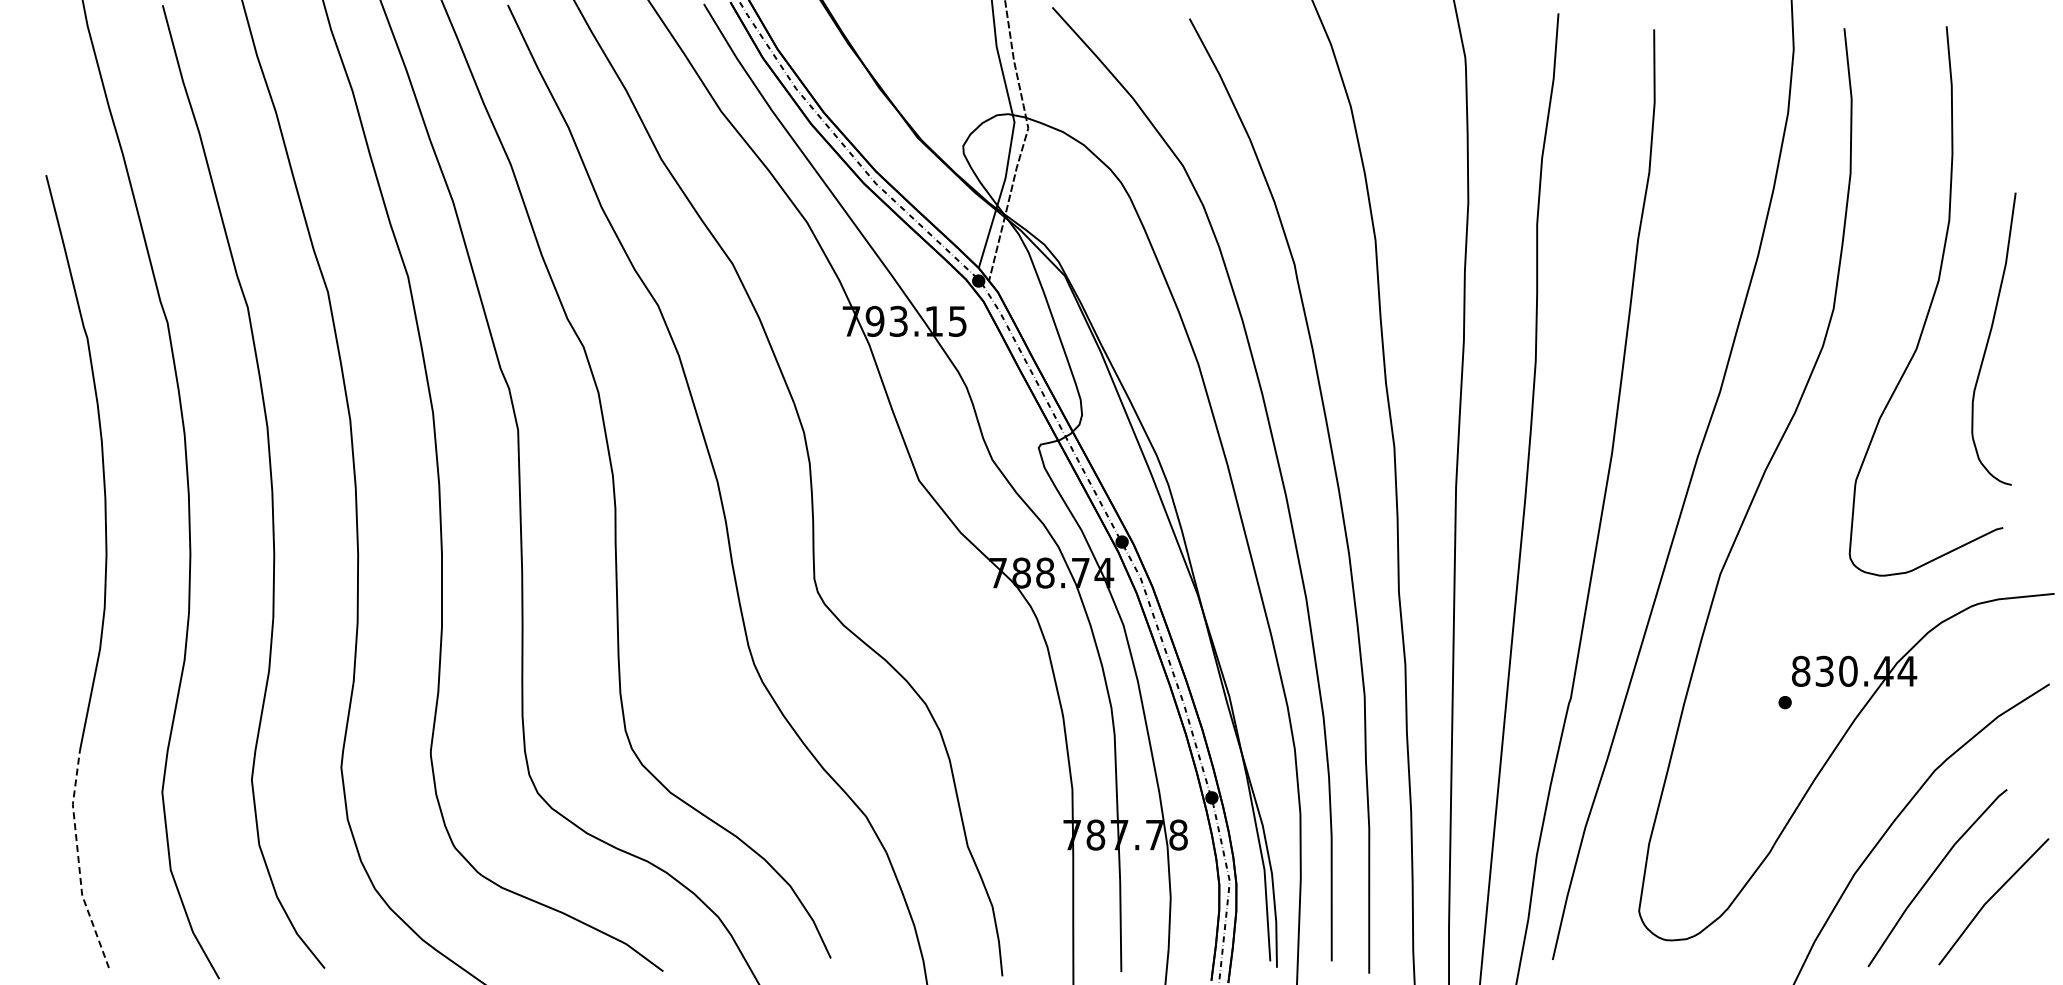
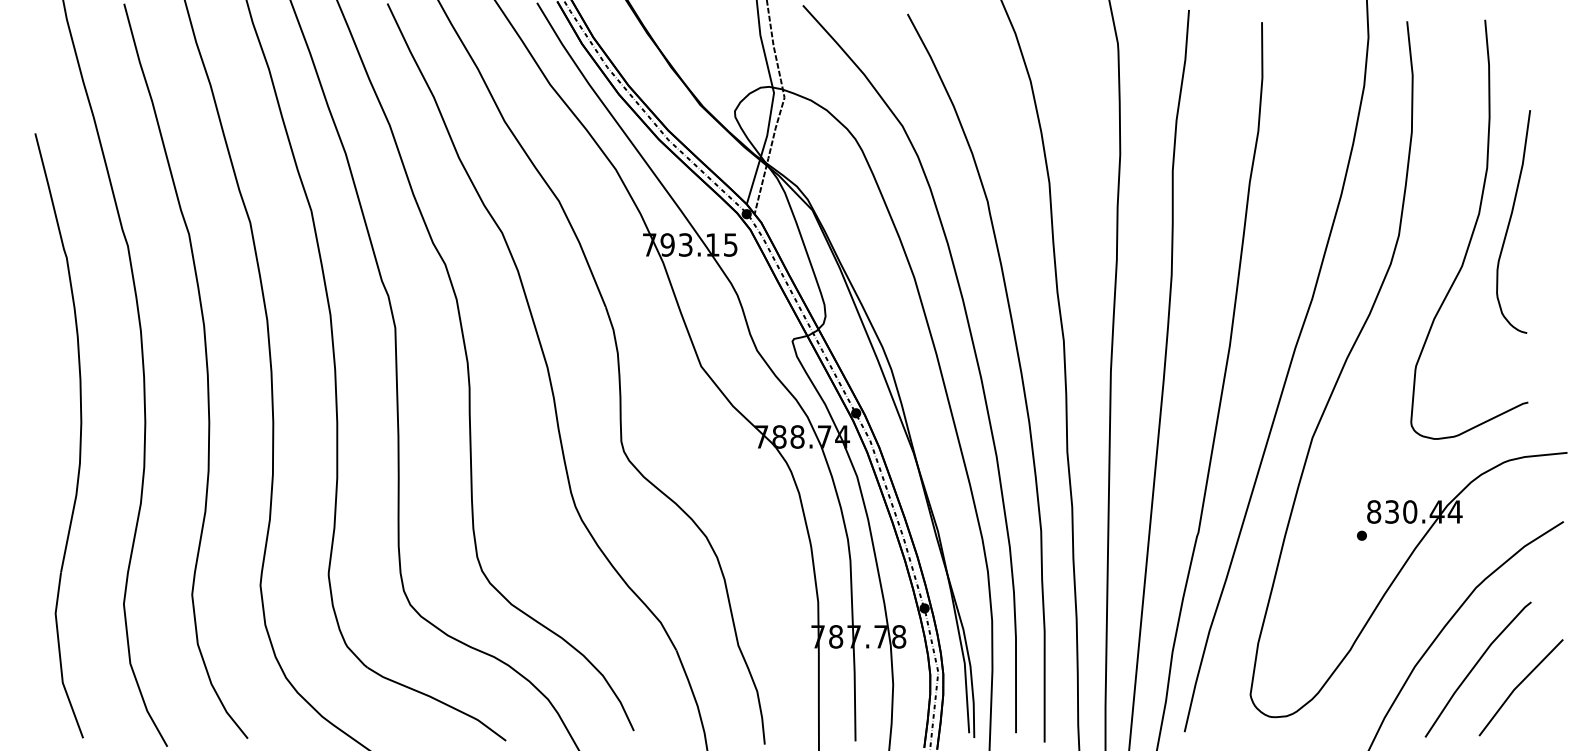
curve: (1990, 336) -> (1510, 219), moved
line: (78, 860) -> (59, 656), dashed -> solid

